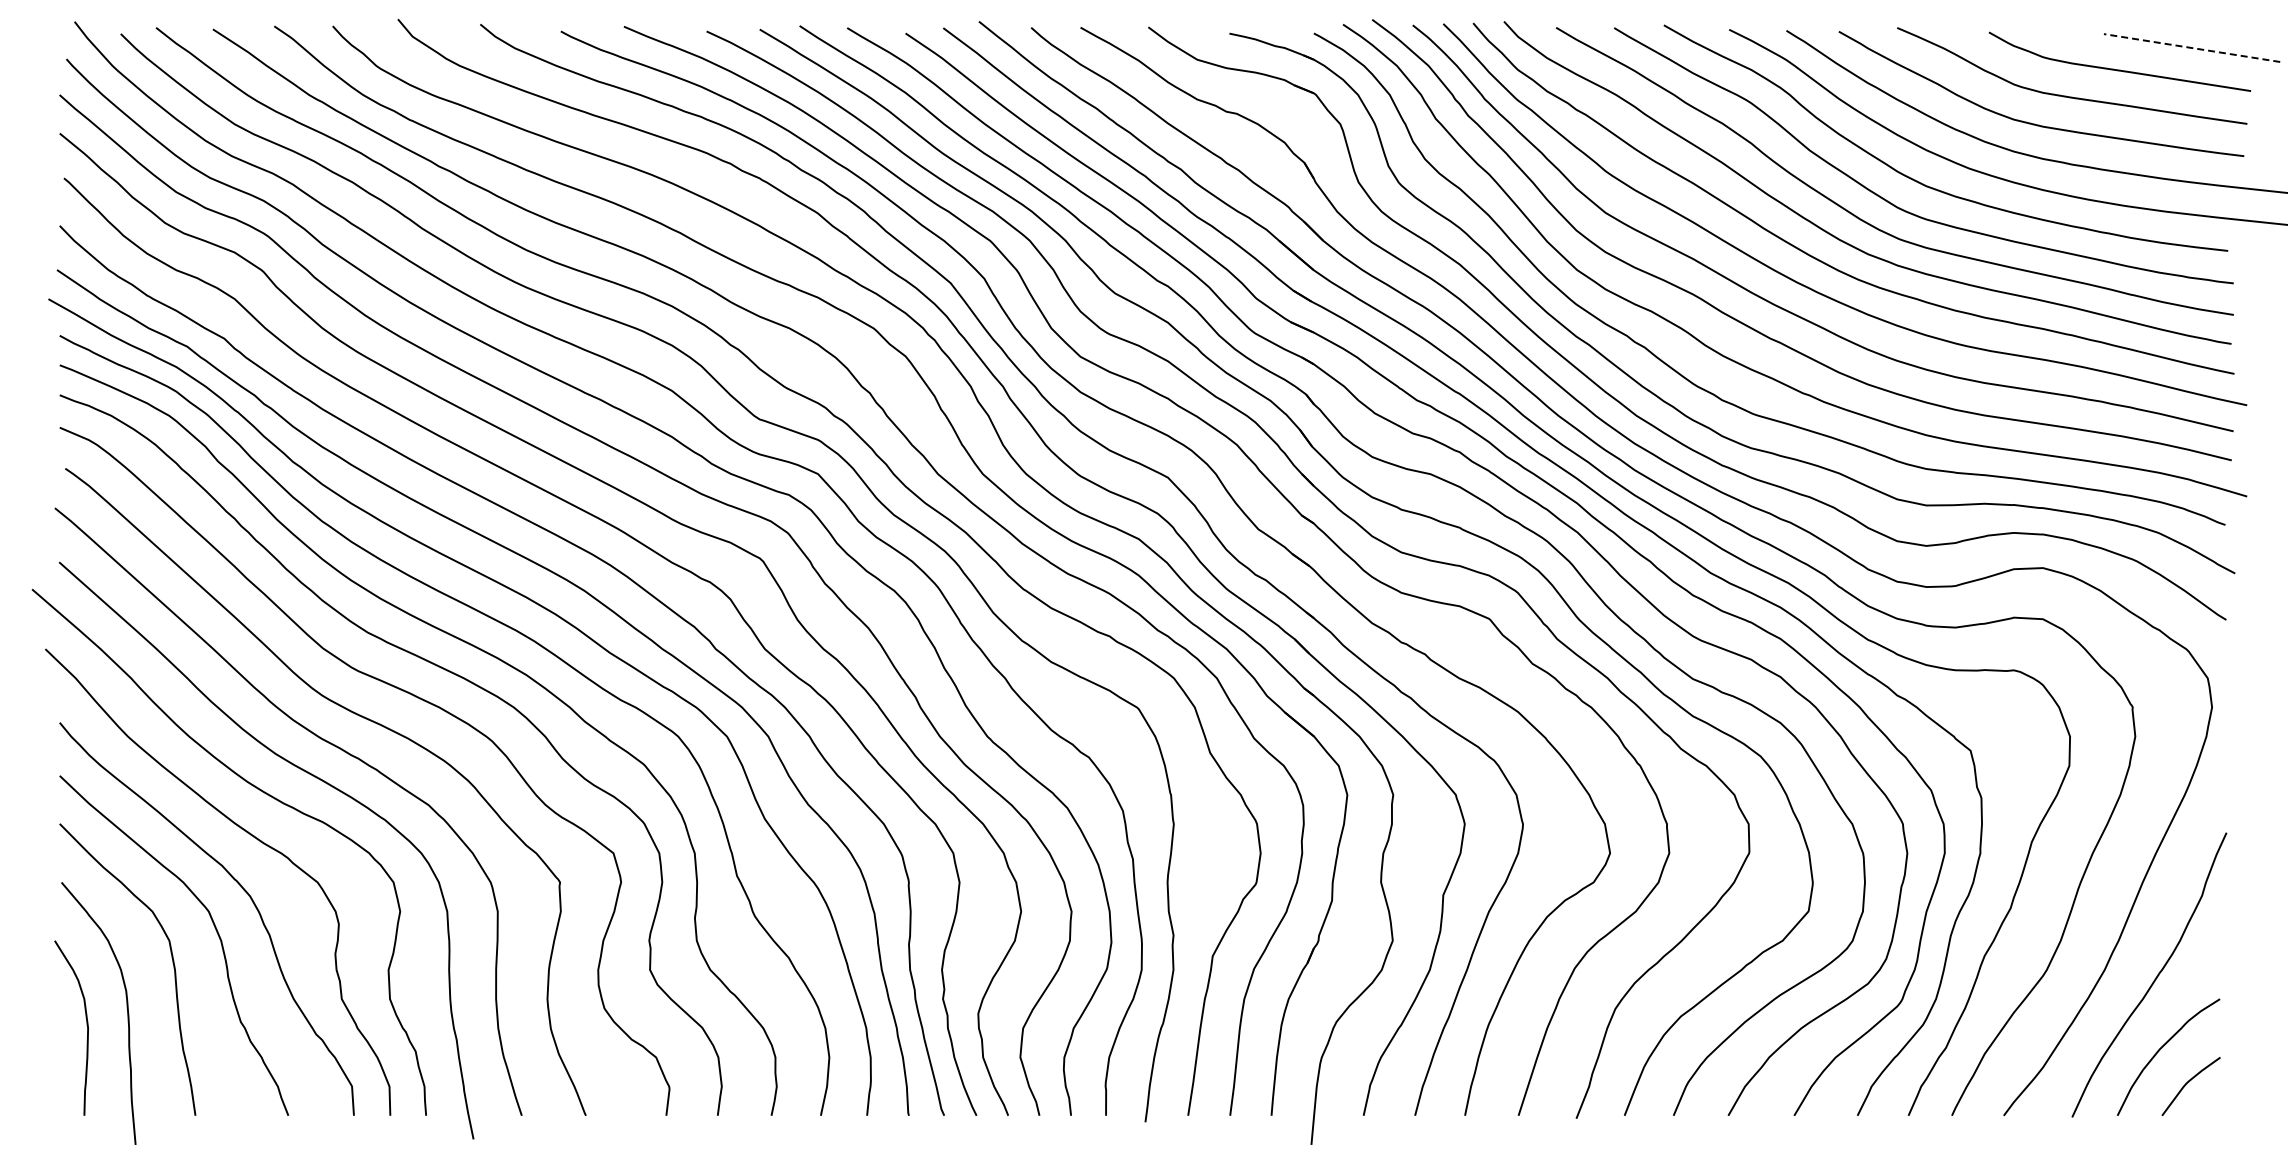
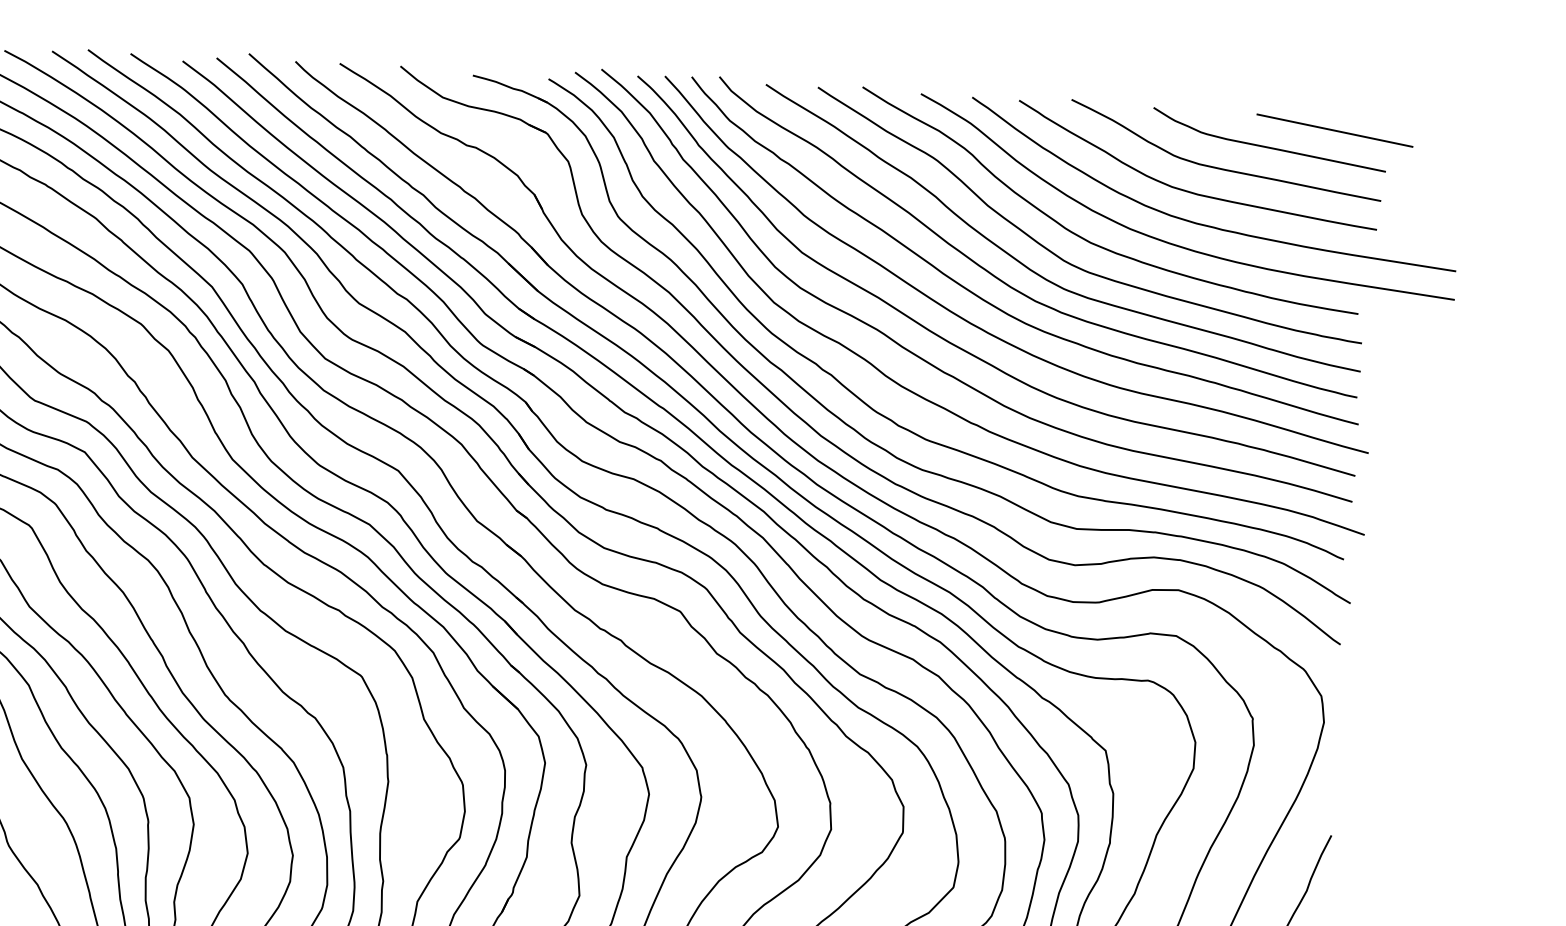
line: (2191, 47) -> (1334, 130), dashed -> solid

